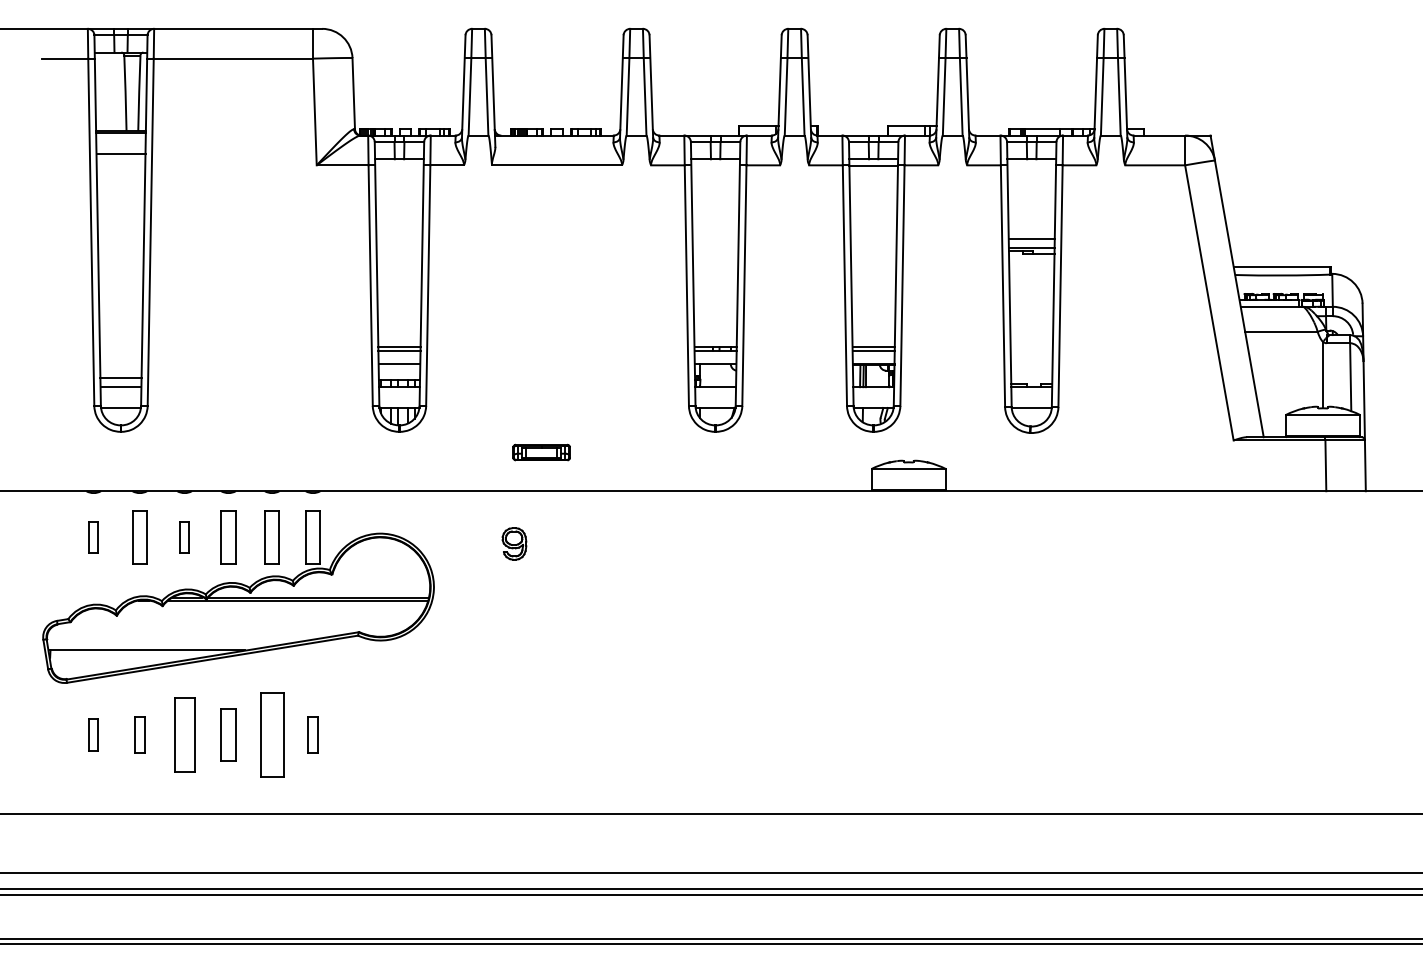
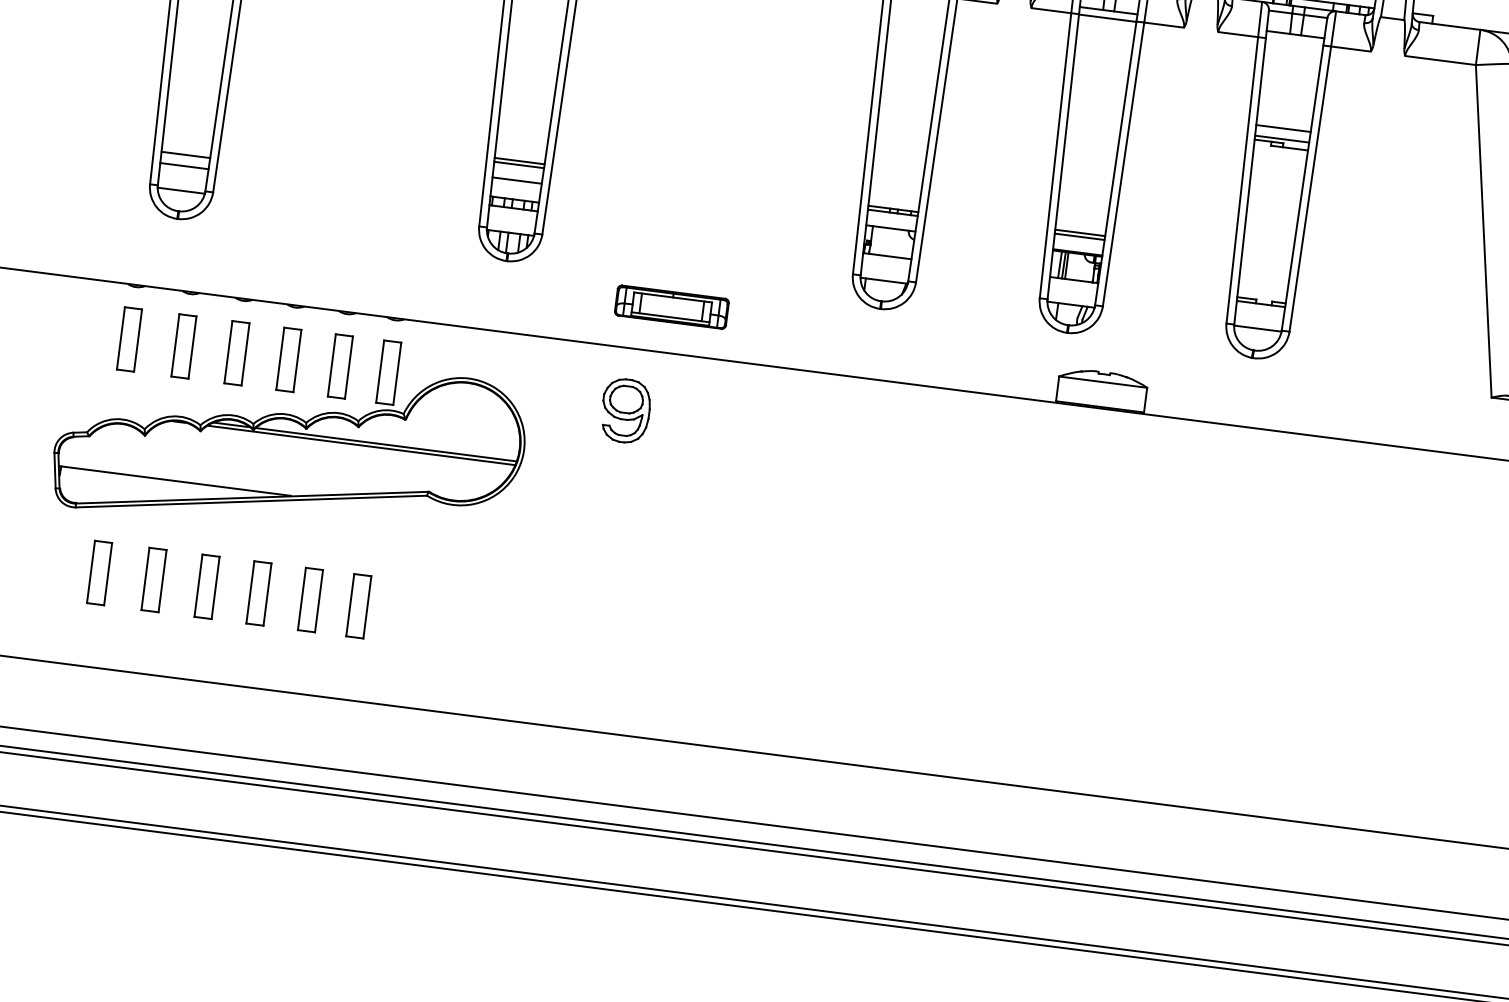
part: (541, 452) -> (671, 307), size x1.67
part: (93, 537) -> (129, 339), size x1.67
part: (184, 537) -> (236, 353), size x1.67
part: (514, 543) -> (625, 410), size x1.67
part: (93, 734) -> (99, 572), size x1.67
part: (139, 734) -> (153, 579), size x1.43
part: (184, 734) -> (206, 586), size x0.71
part: (271, 734) -> (309, 599), size x0.62
part: (312, 734) -> (358, 605), size x1.43

